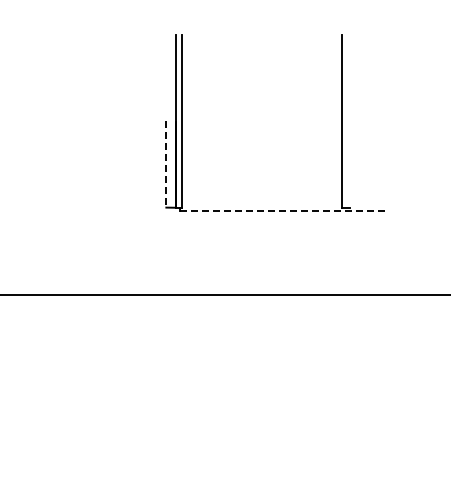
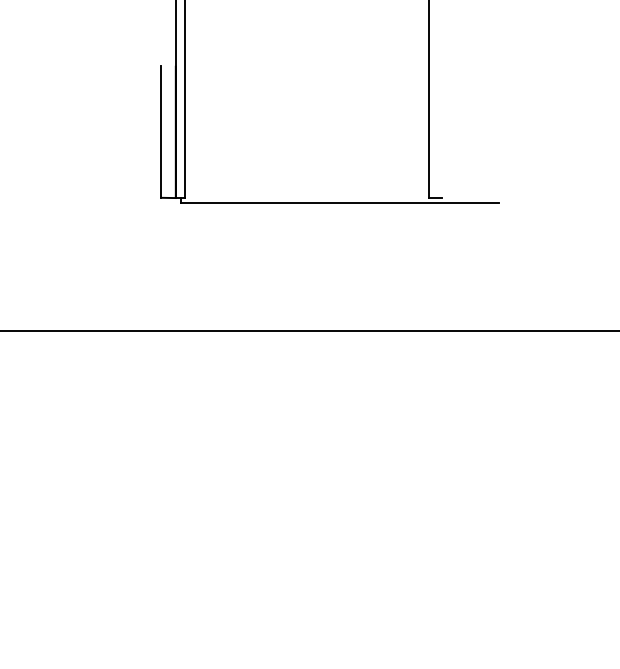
line: (166, 164) -> (161, 131), dashed -> solid
line: (283, 210) -> (340, 202), dashed -> solid

